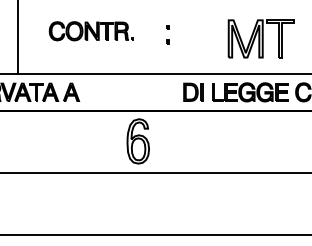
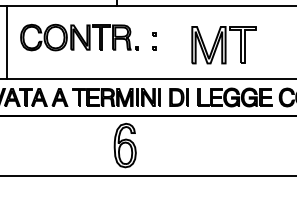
part: (91, 31) -> (79, 37), size x1.43
part: (260, 38) -> (223, 44), moved
part: (129, 91) -> (116, 96), added

